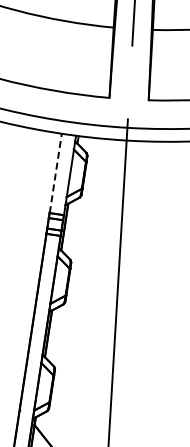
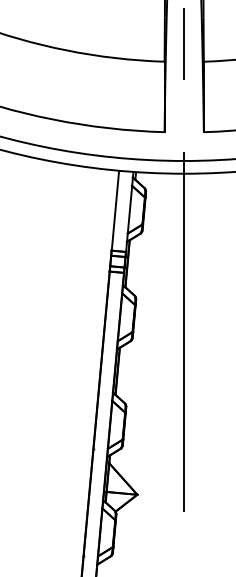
line: (55, 173) -> (115, 210), dashed -> solid

